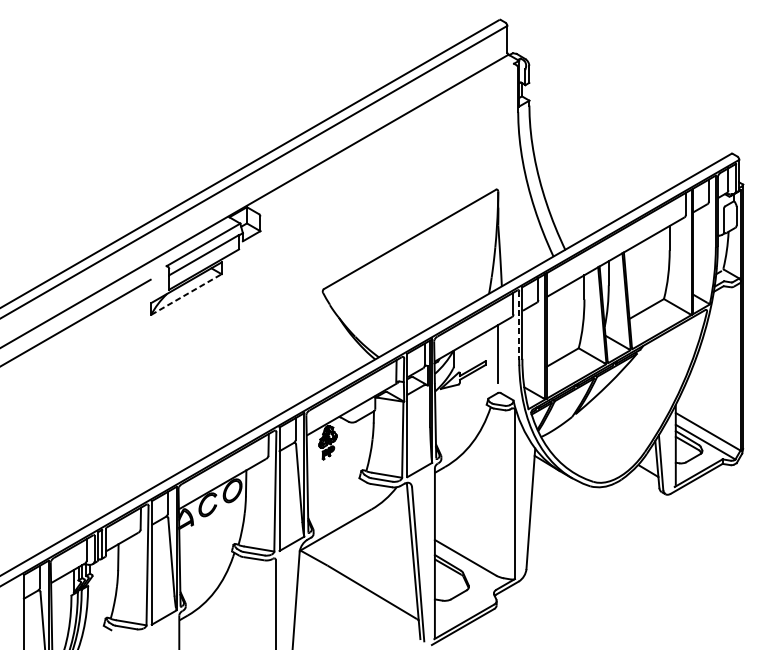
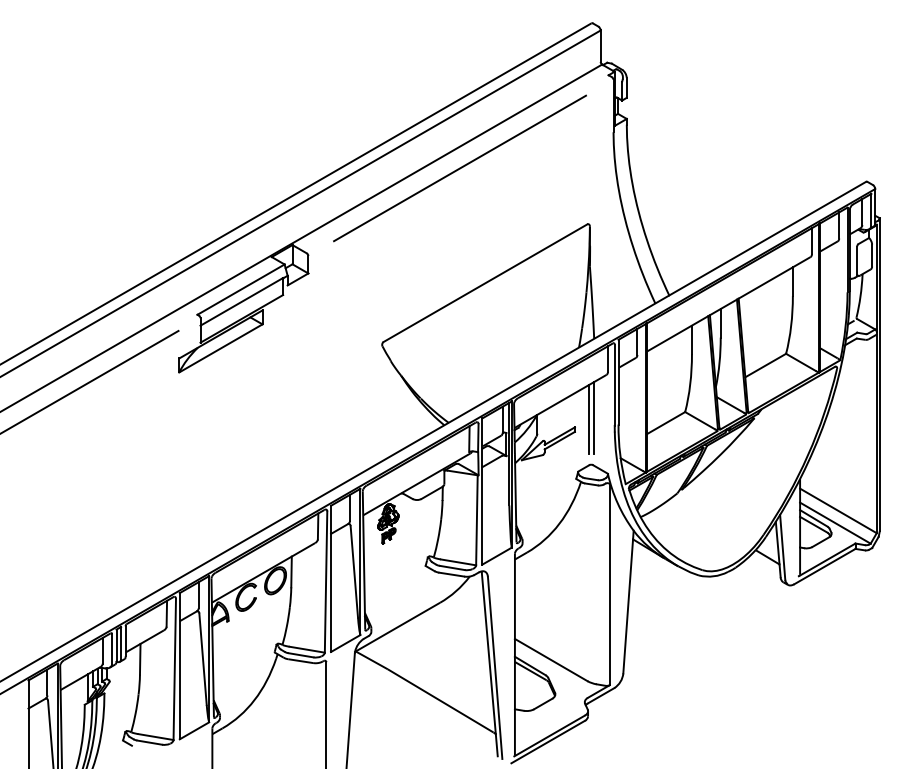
line: (388, 142) -> (460, 168), added
line: (187, 294) -> (221, 348), dashed -> solid
line: (519, 325) -> (614, 385), dashed -> solid
line: (501, 352) -> (593, 417), added

